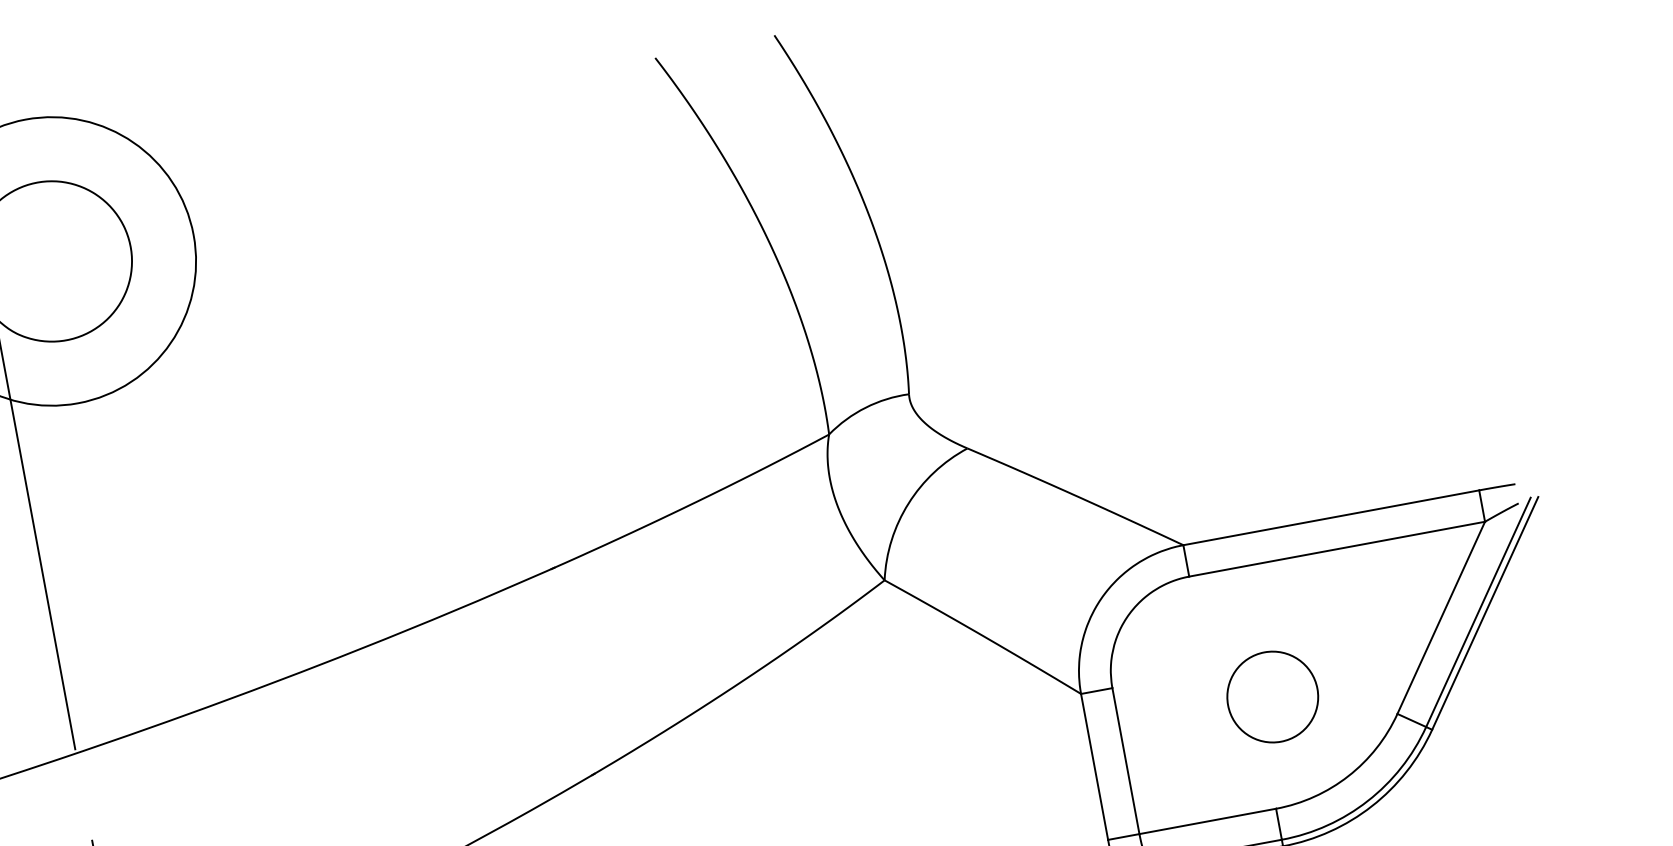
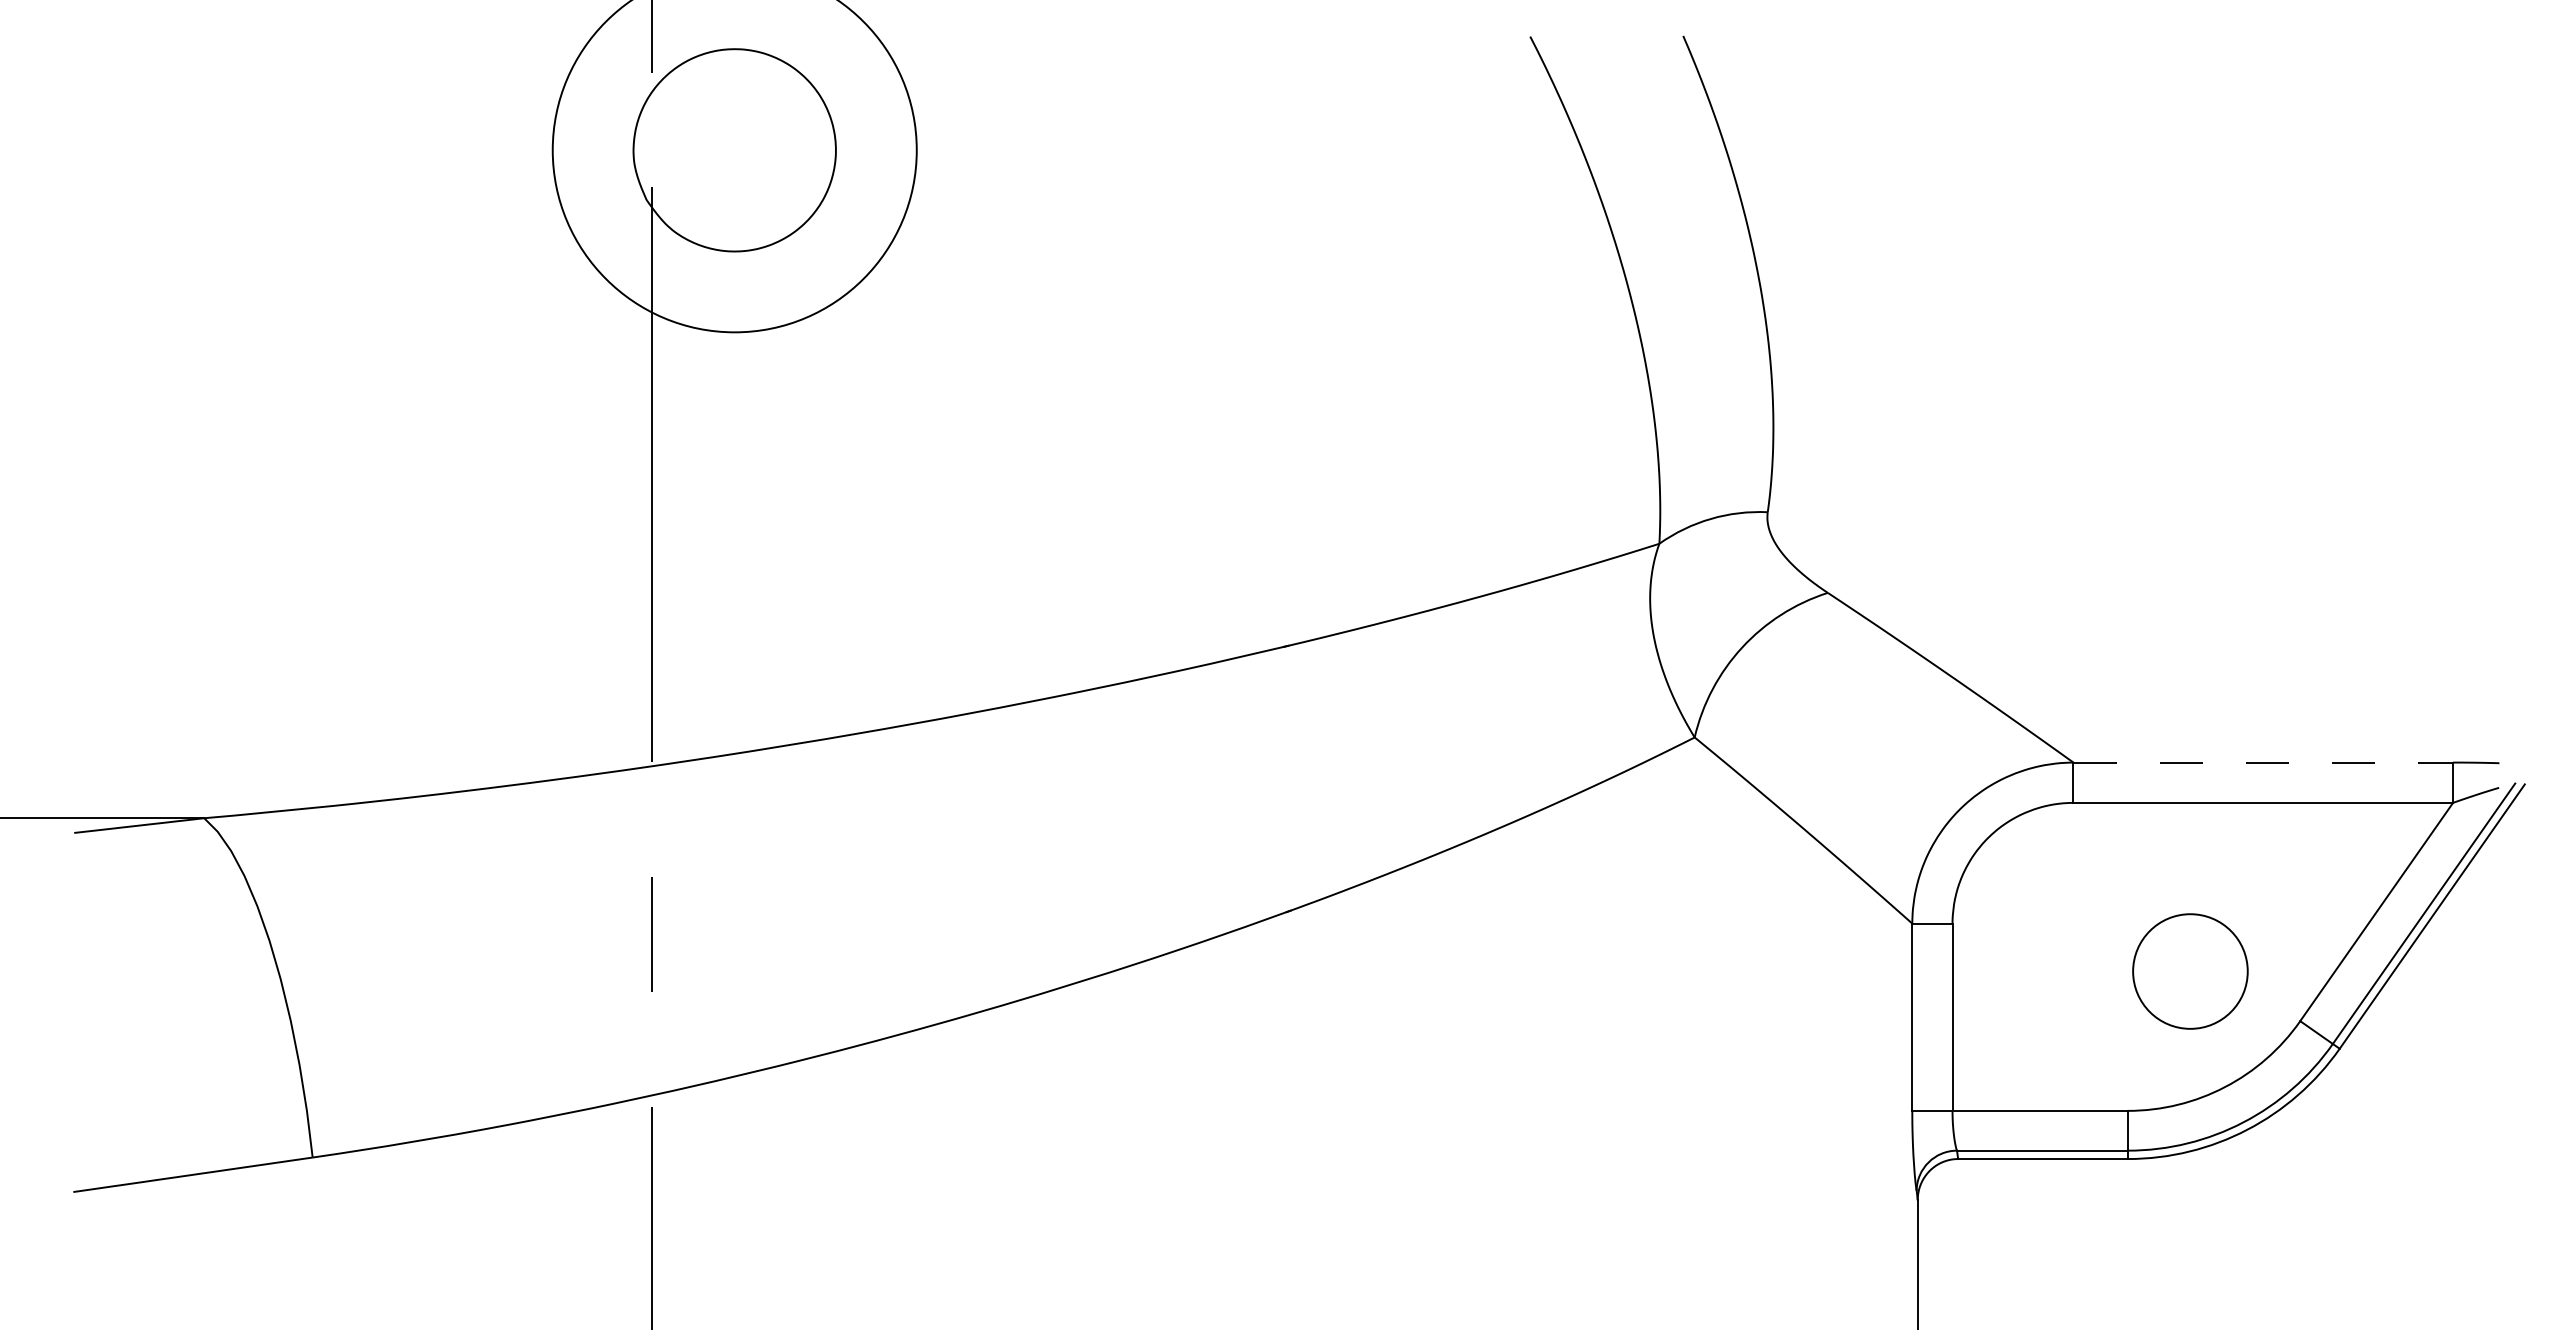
line: (1331, 517) -> (2263, 762), solid -> dashed
circle: (1272, 697) -> (2190, 971), moved

